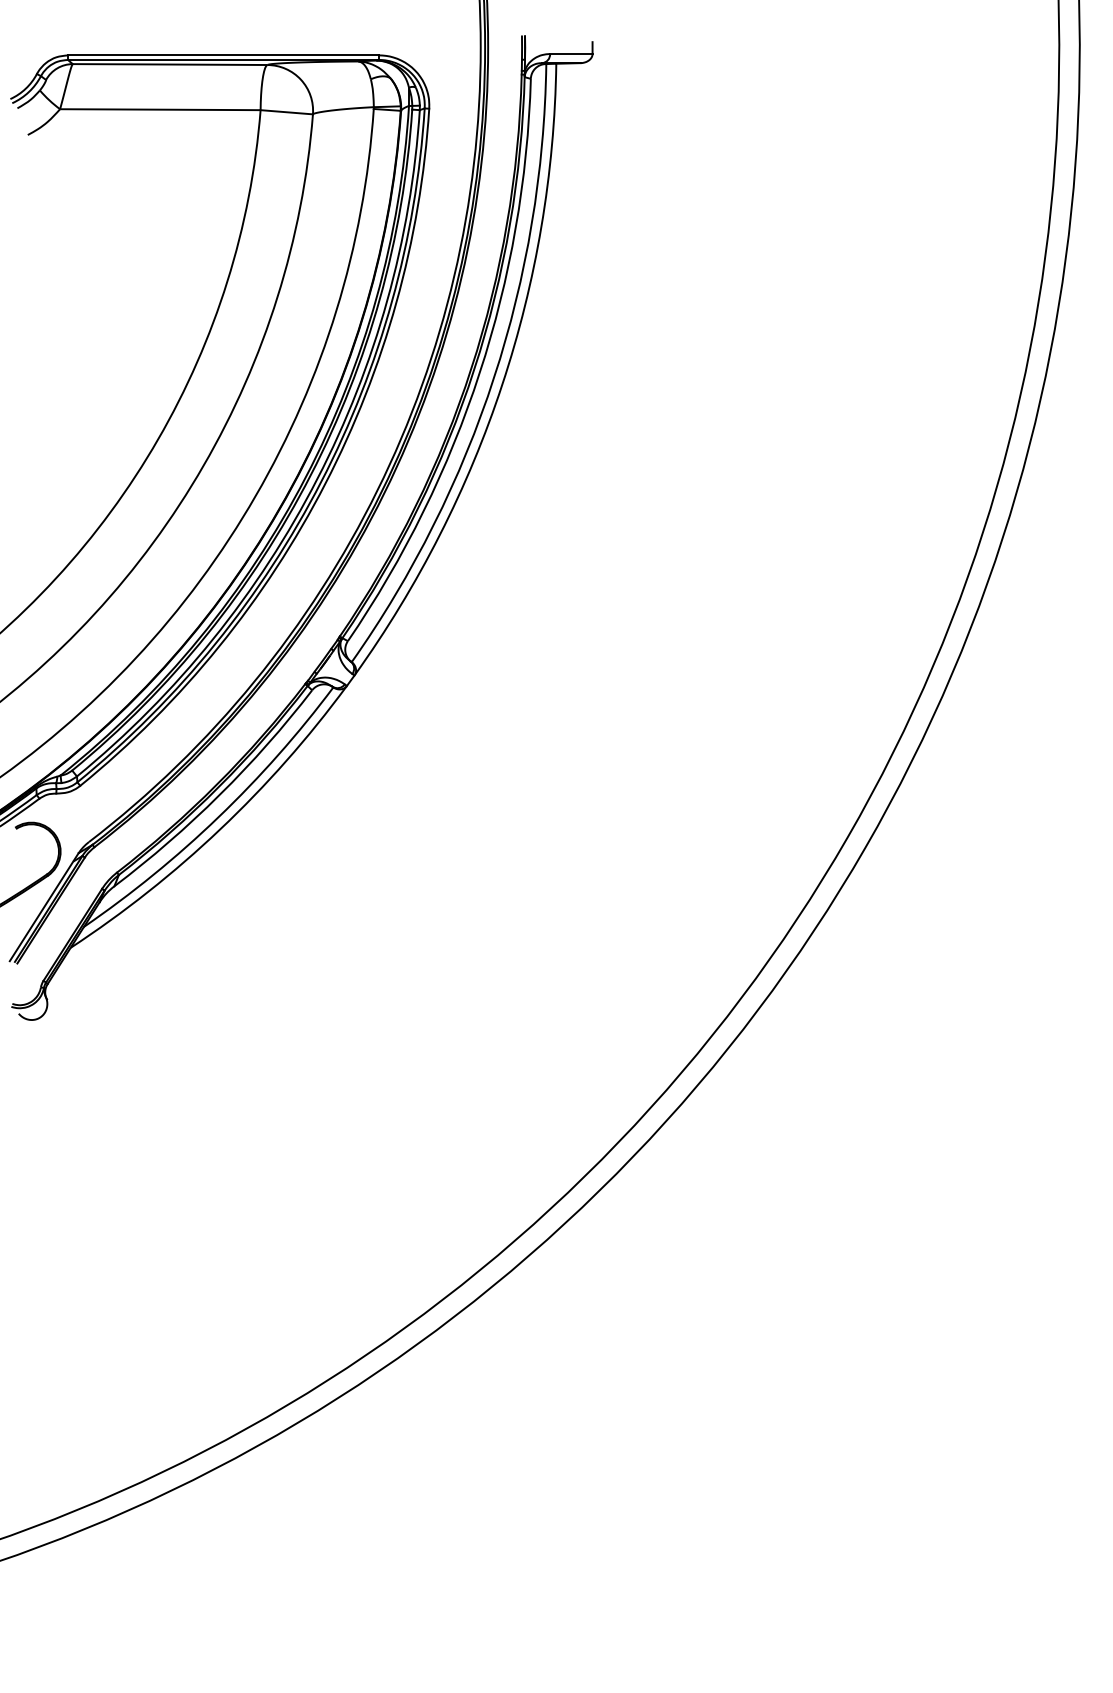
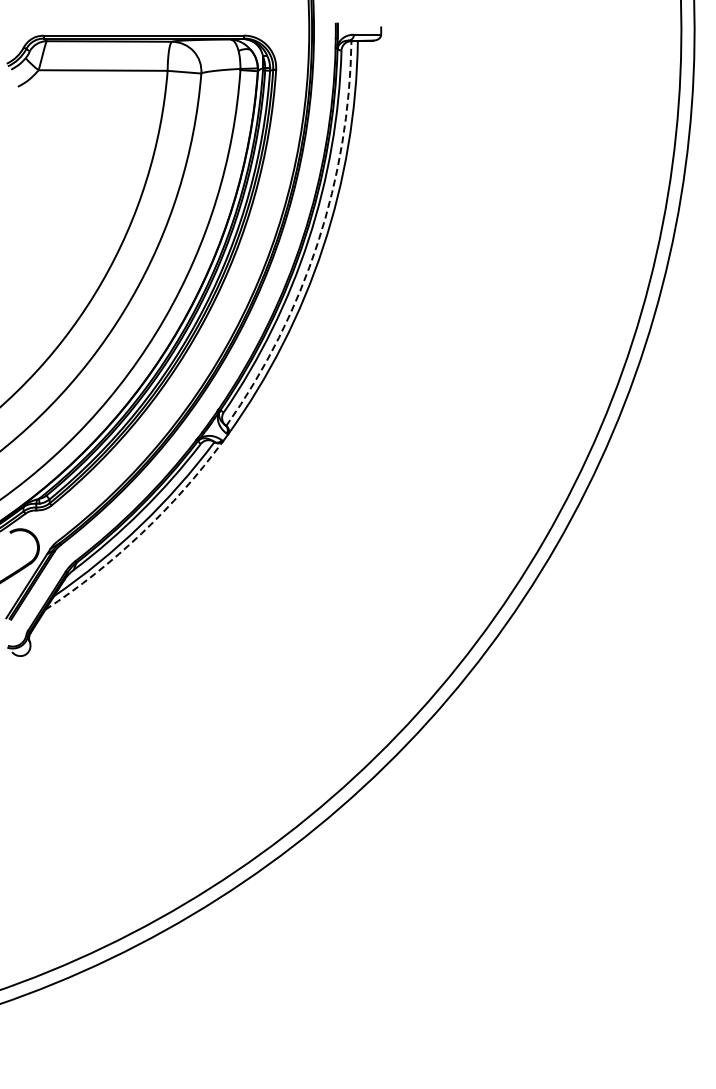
arc: (493, 378) -> (317, 243), solid -> dashed
arc: (219, 829) -> (141, 533), solid -> dashed

